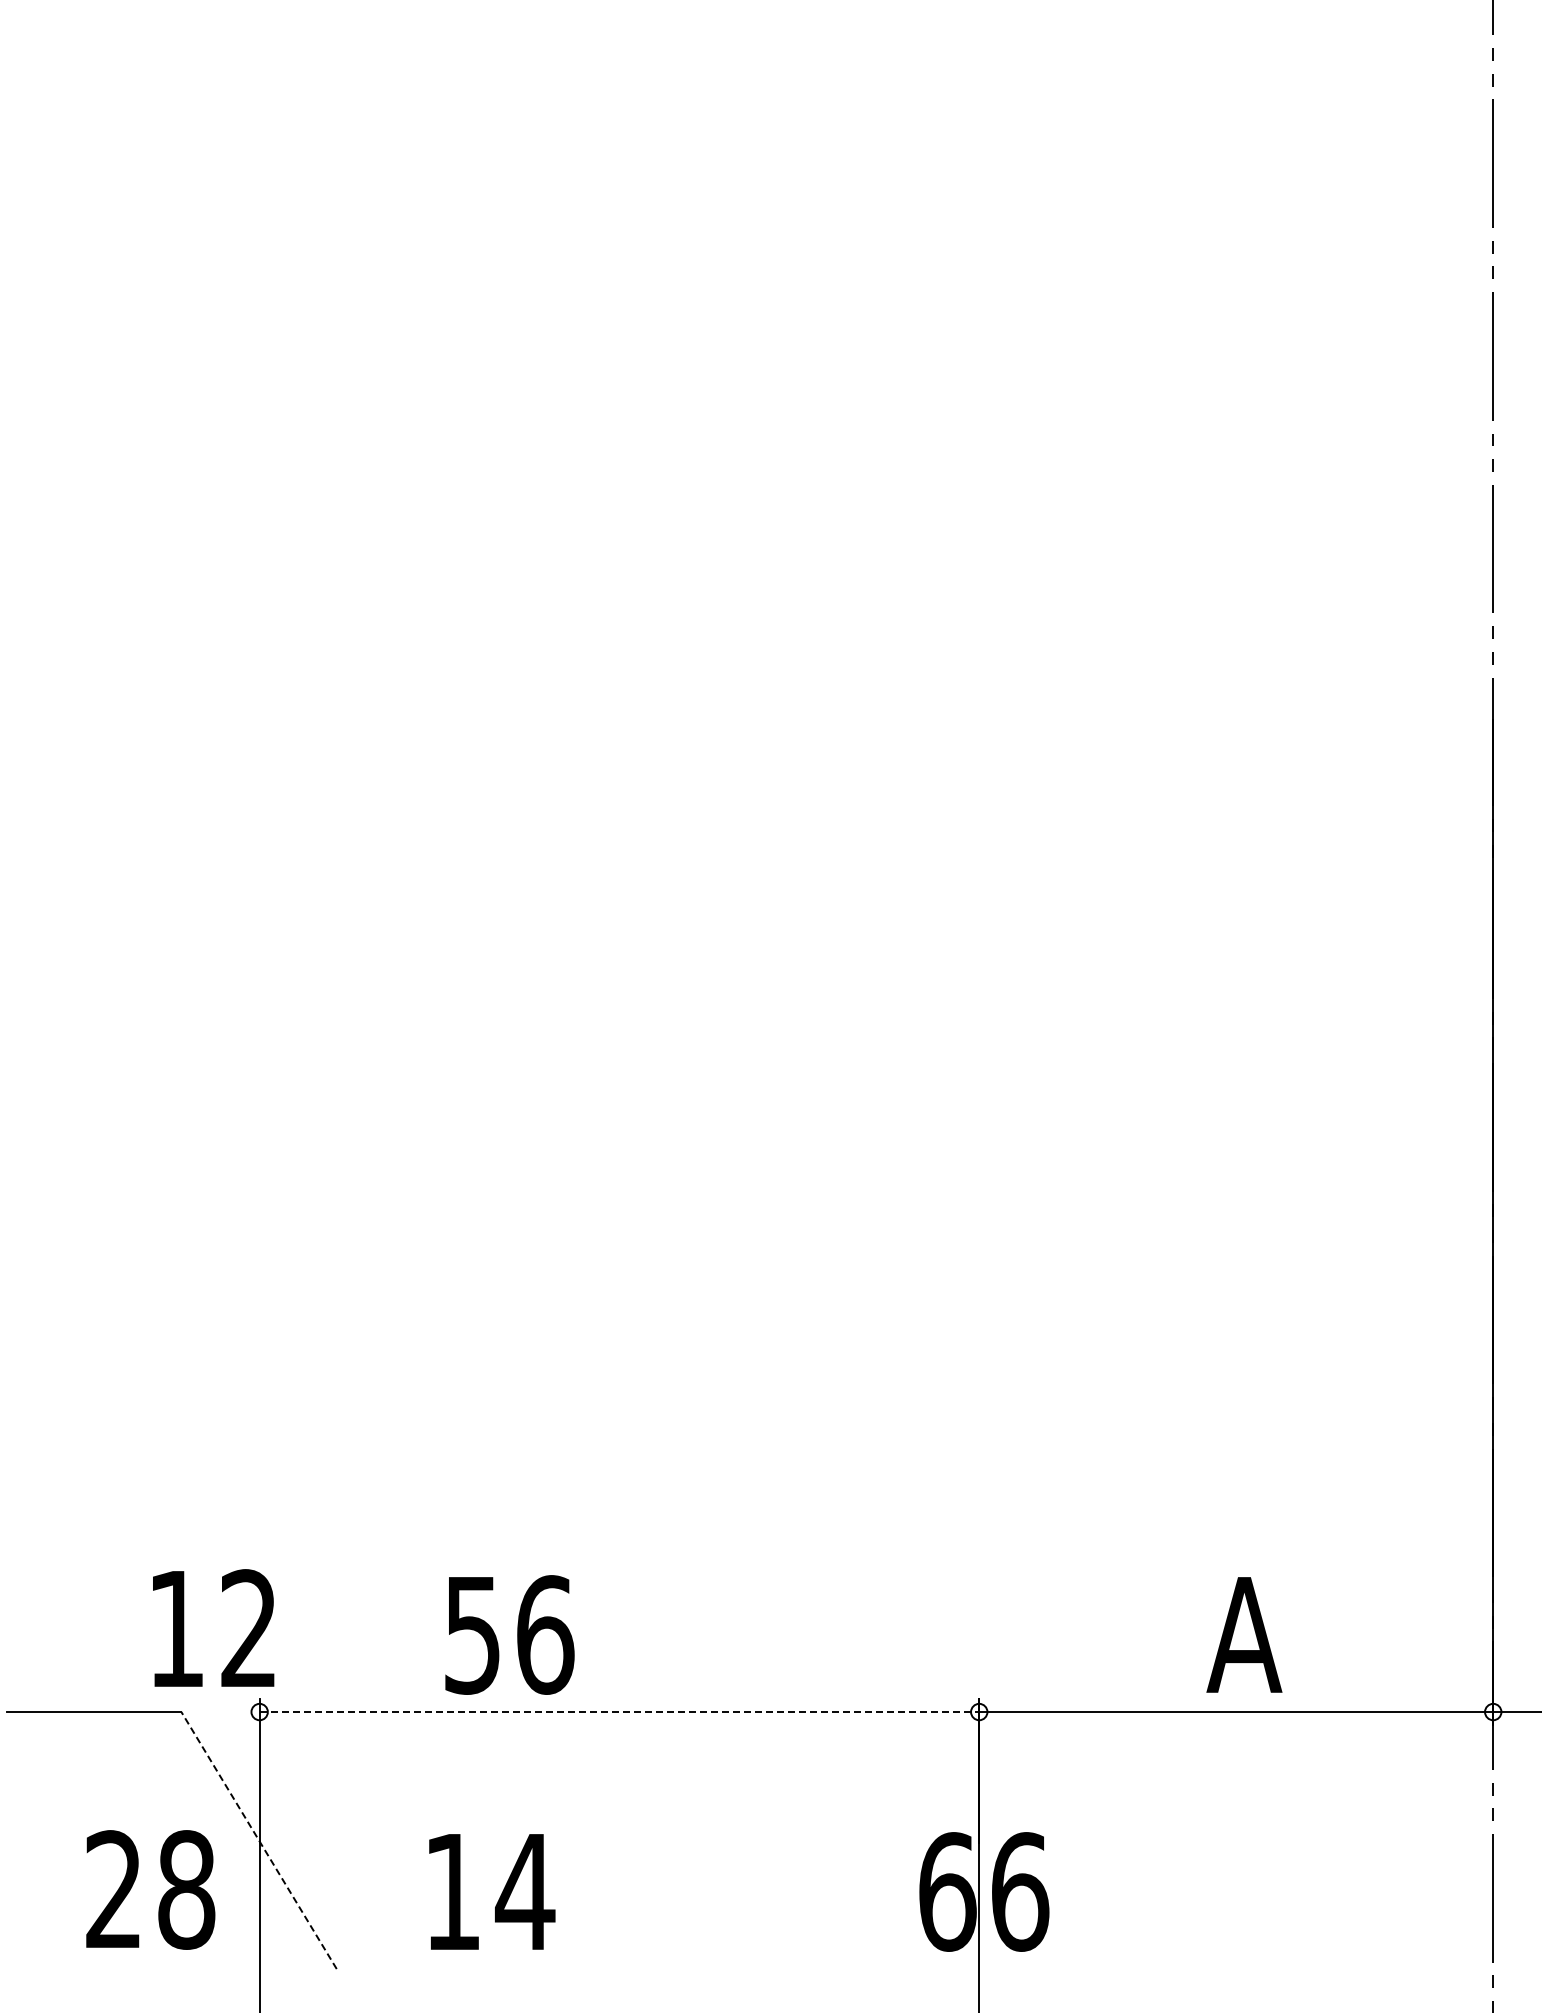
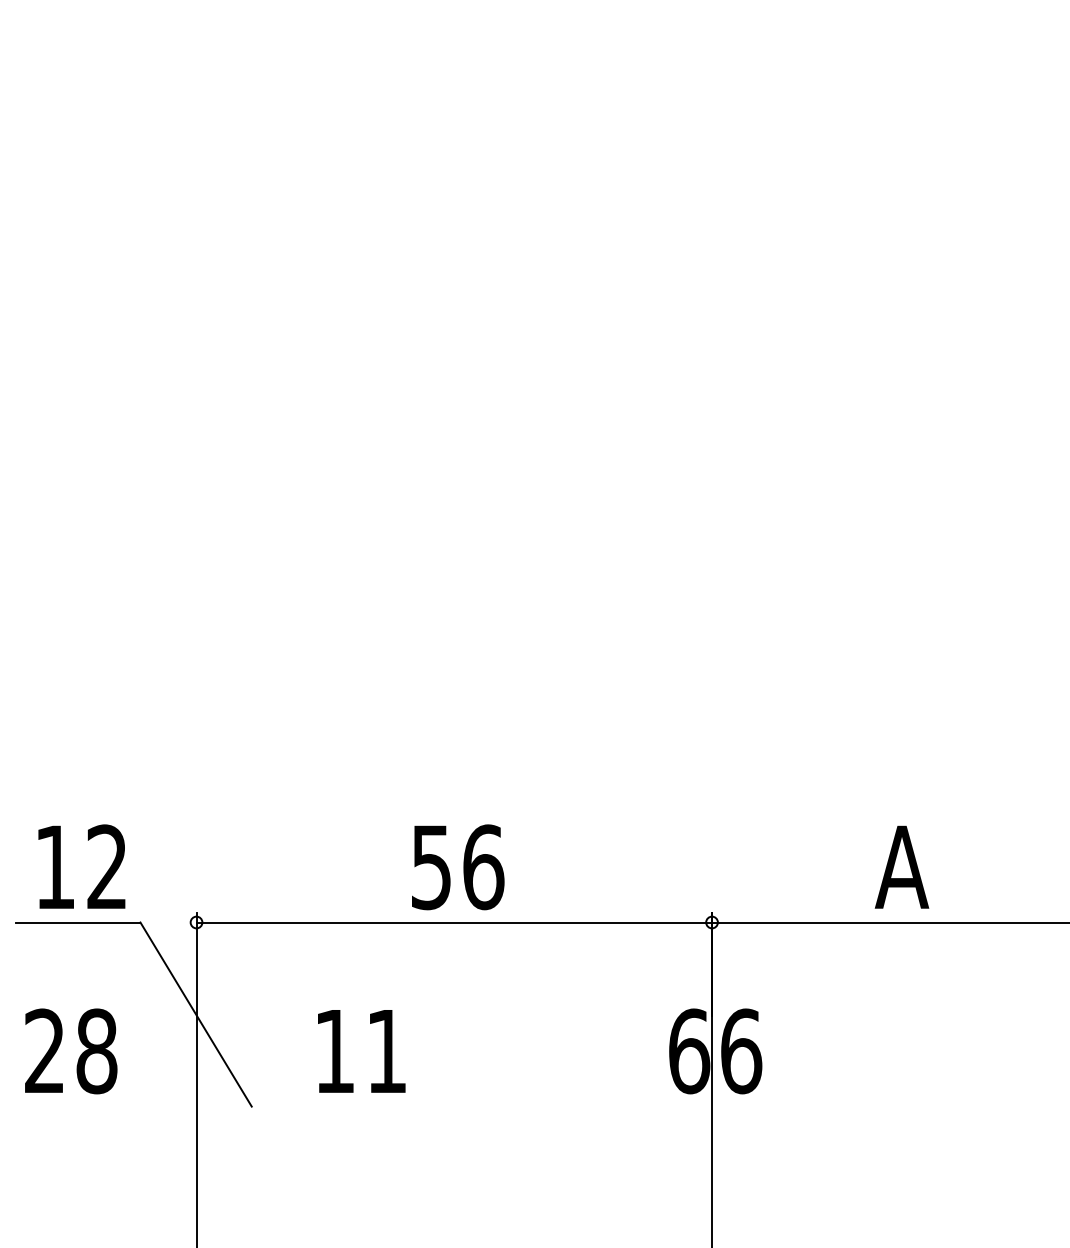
text: (213, 1627) -> (81, 866), moved
text: (509, 1634) -> (457, 866), moved
line: (619, 1712) -> (454, 922), dashed -> solid
line: (258, 1840) -> (195, 1014), dashed -> solid
text: (150, 1889) -> (71, 1051), moved
text: (524, 1891) -> (386, 1051), 14 -> 11

